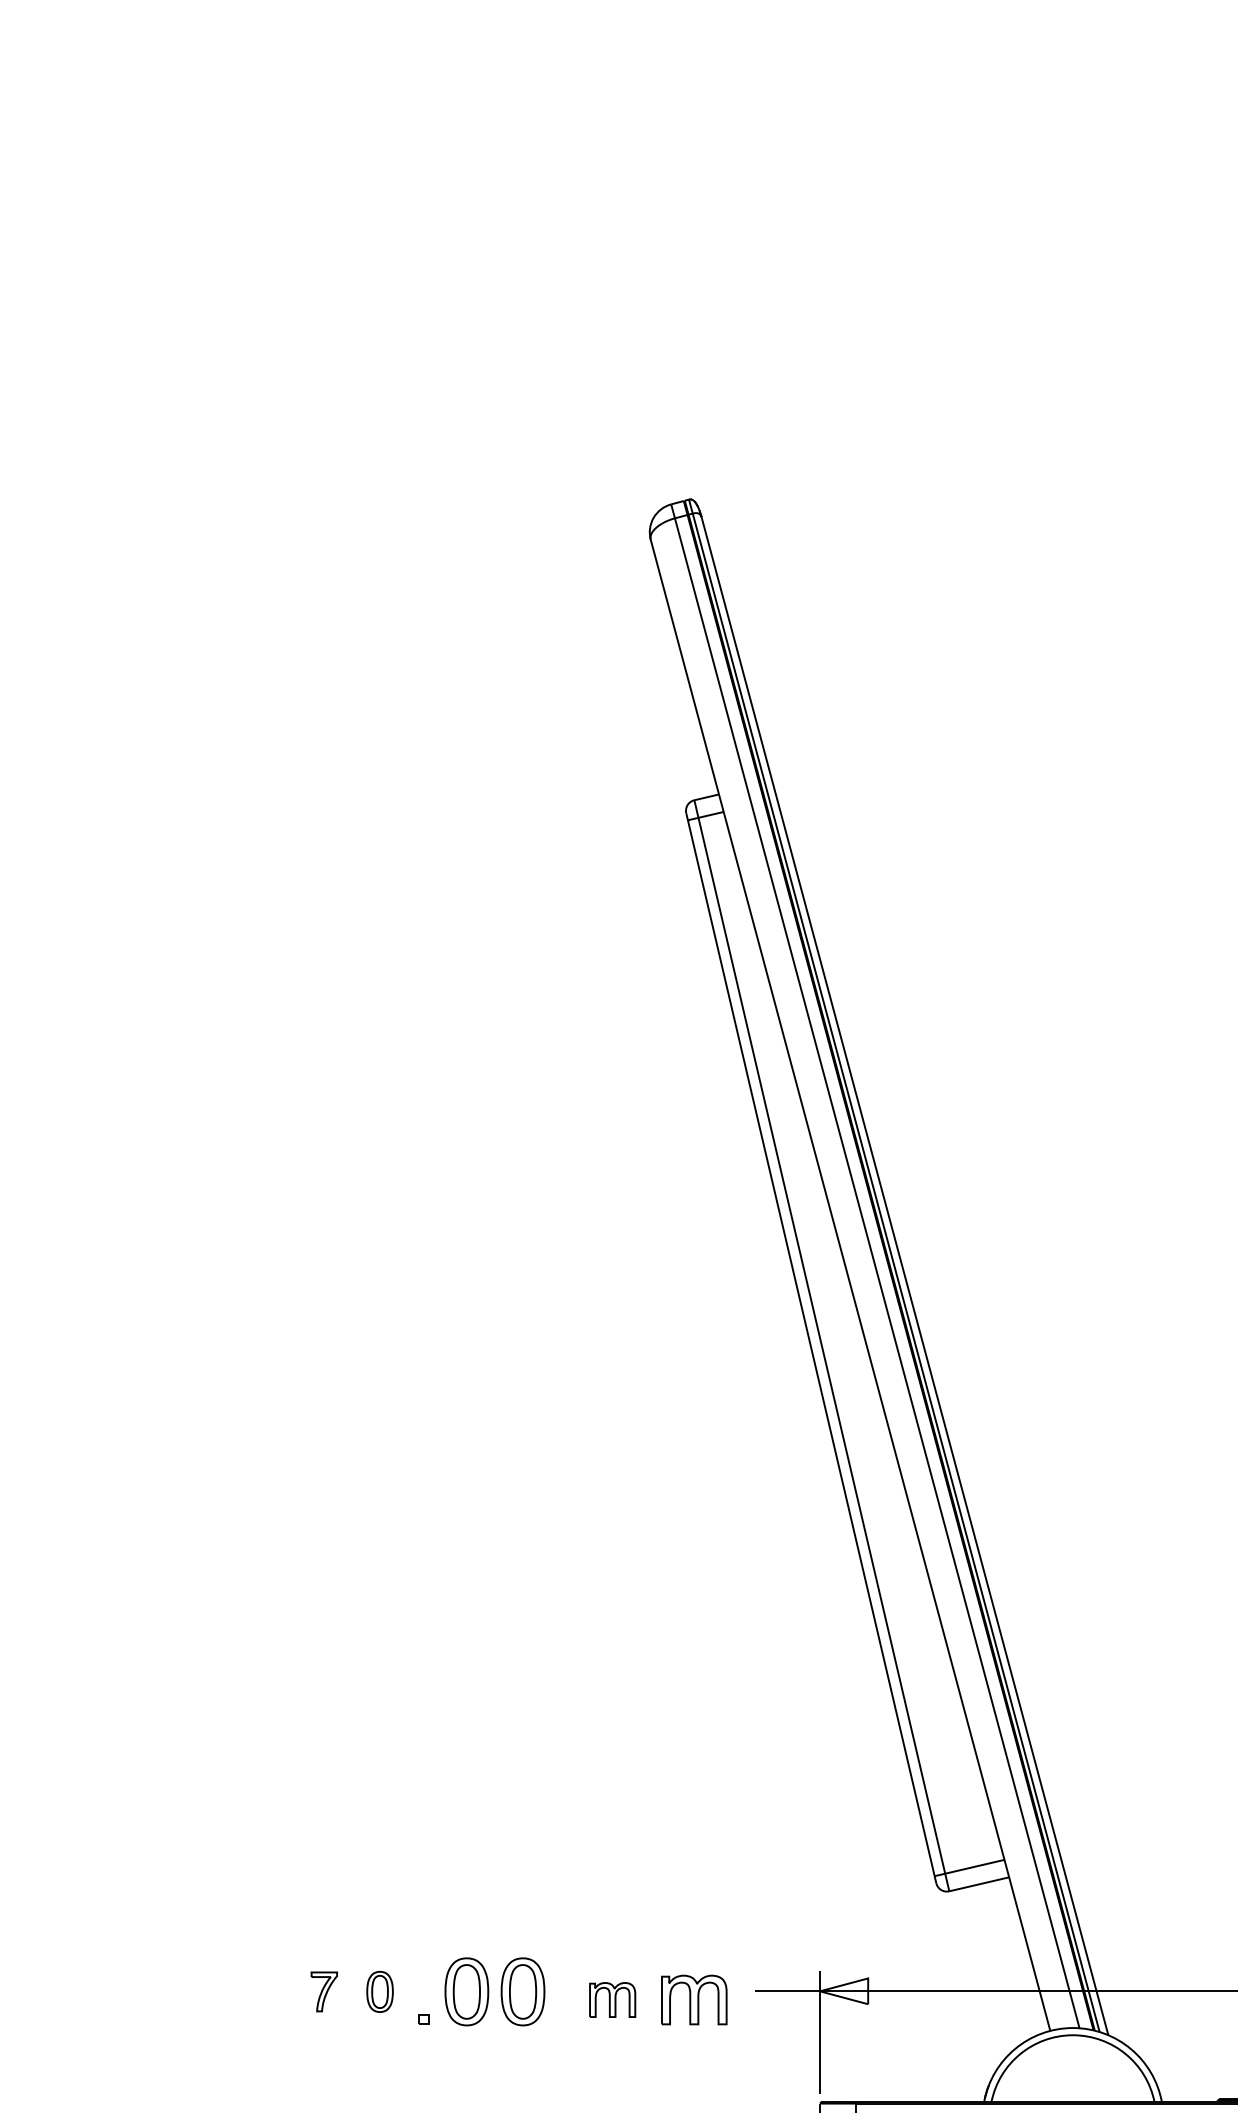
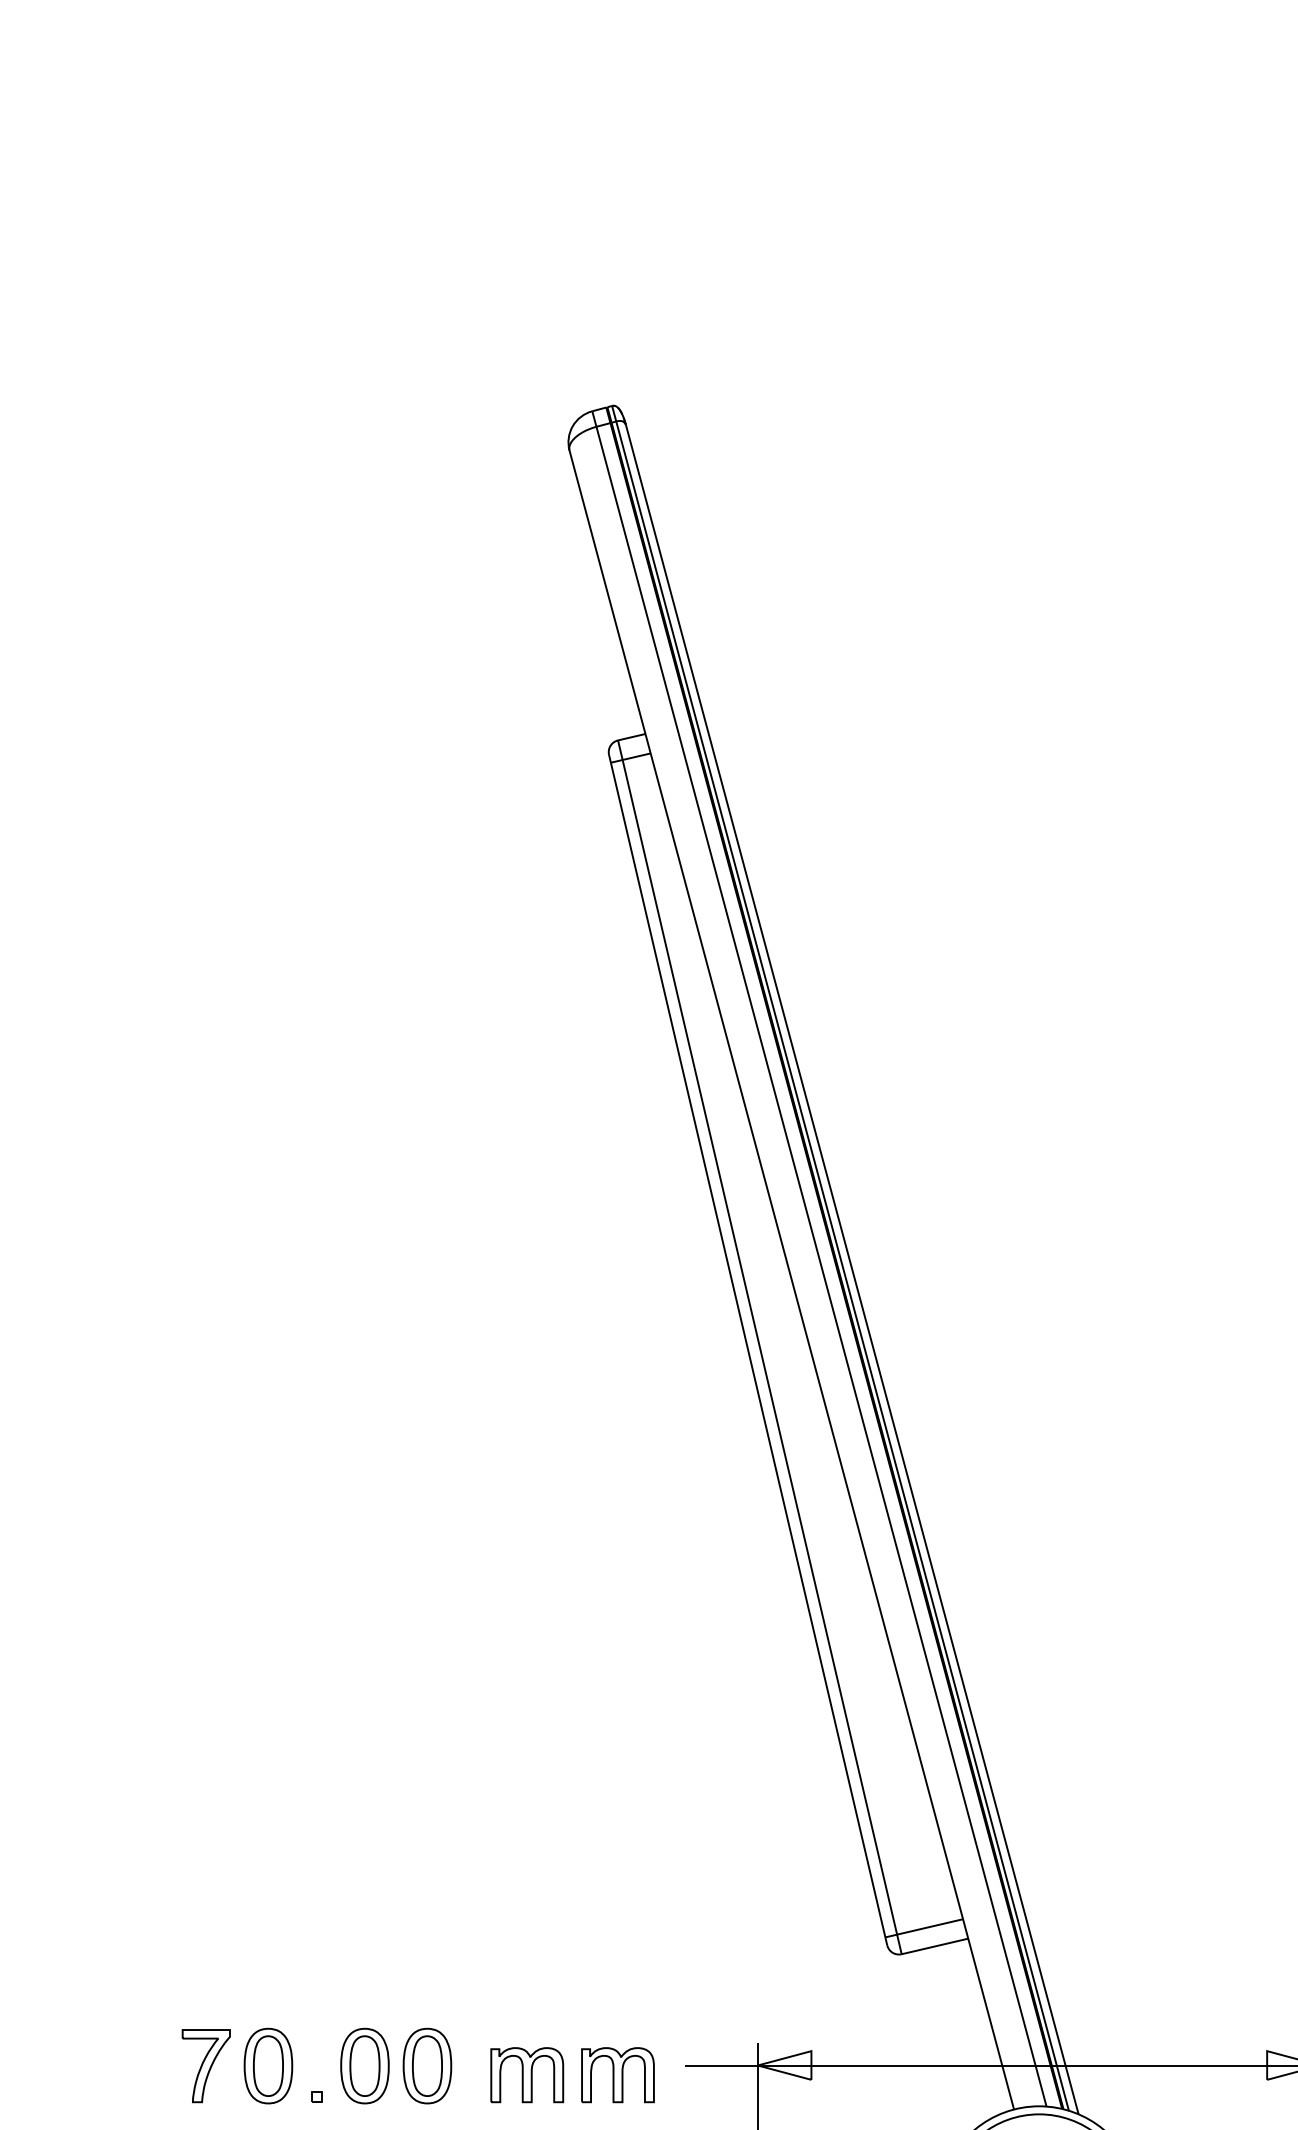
part: (324, 1991) -> (206, 2065), size x1.67
part: (379, 1991) -> (267, 2065), size x1.67
part: (612, 1999) -> (526, 2074), size x1.43

